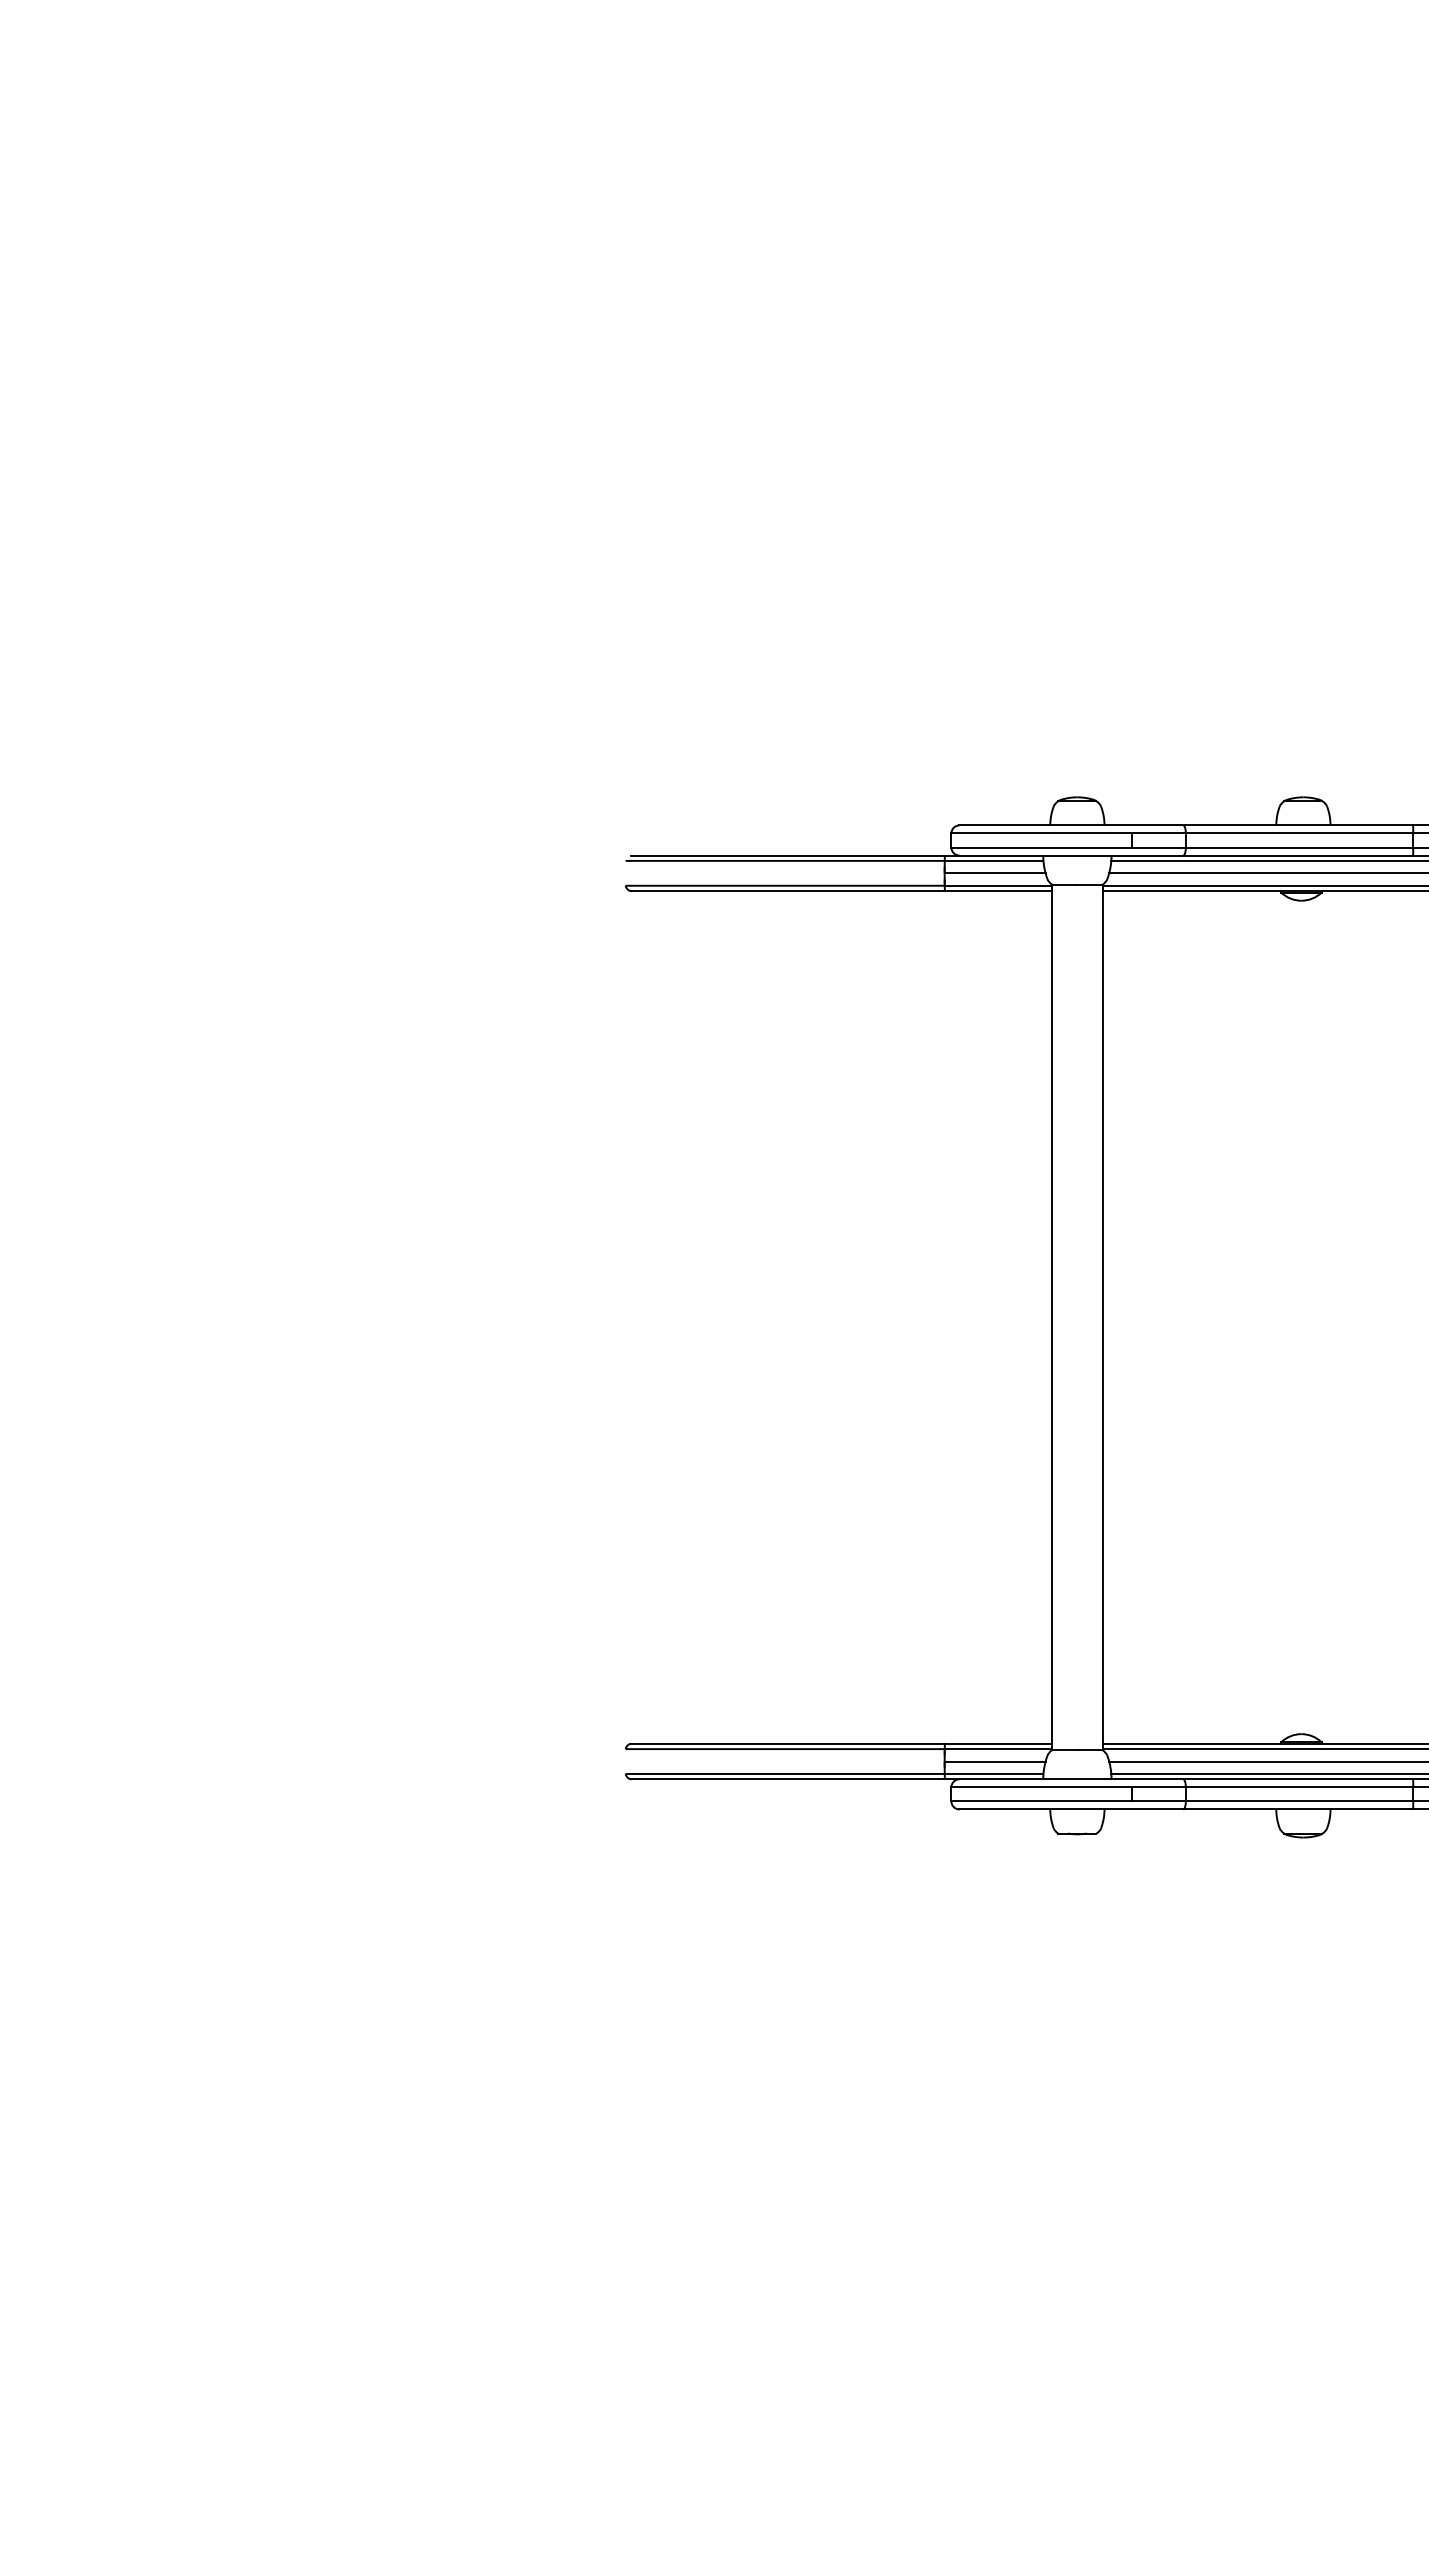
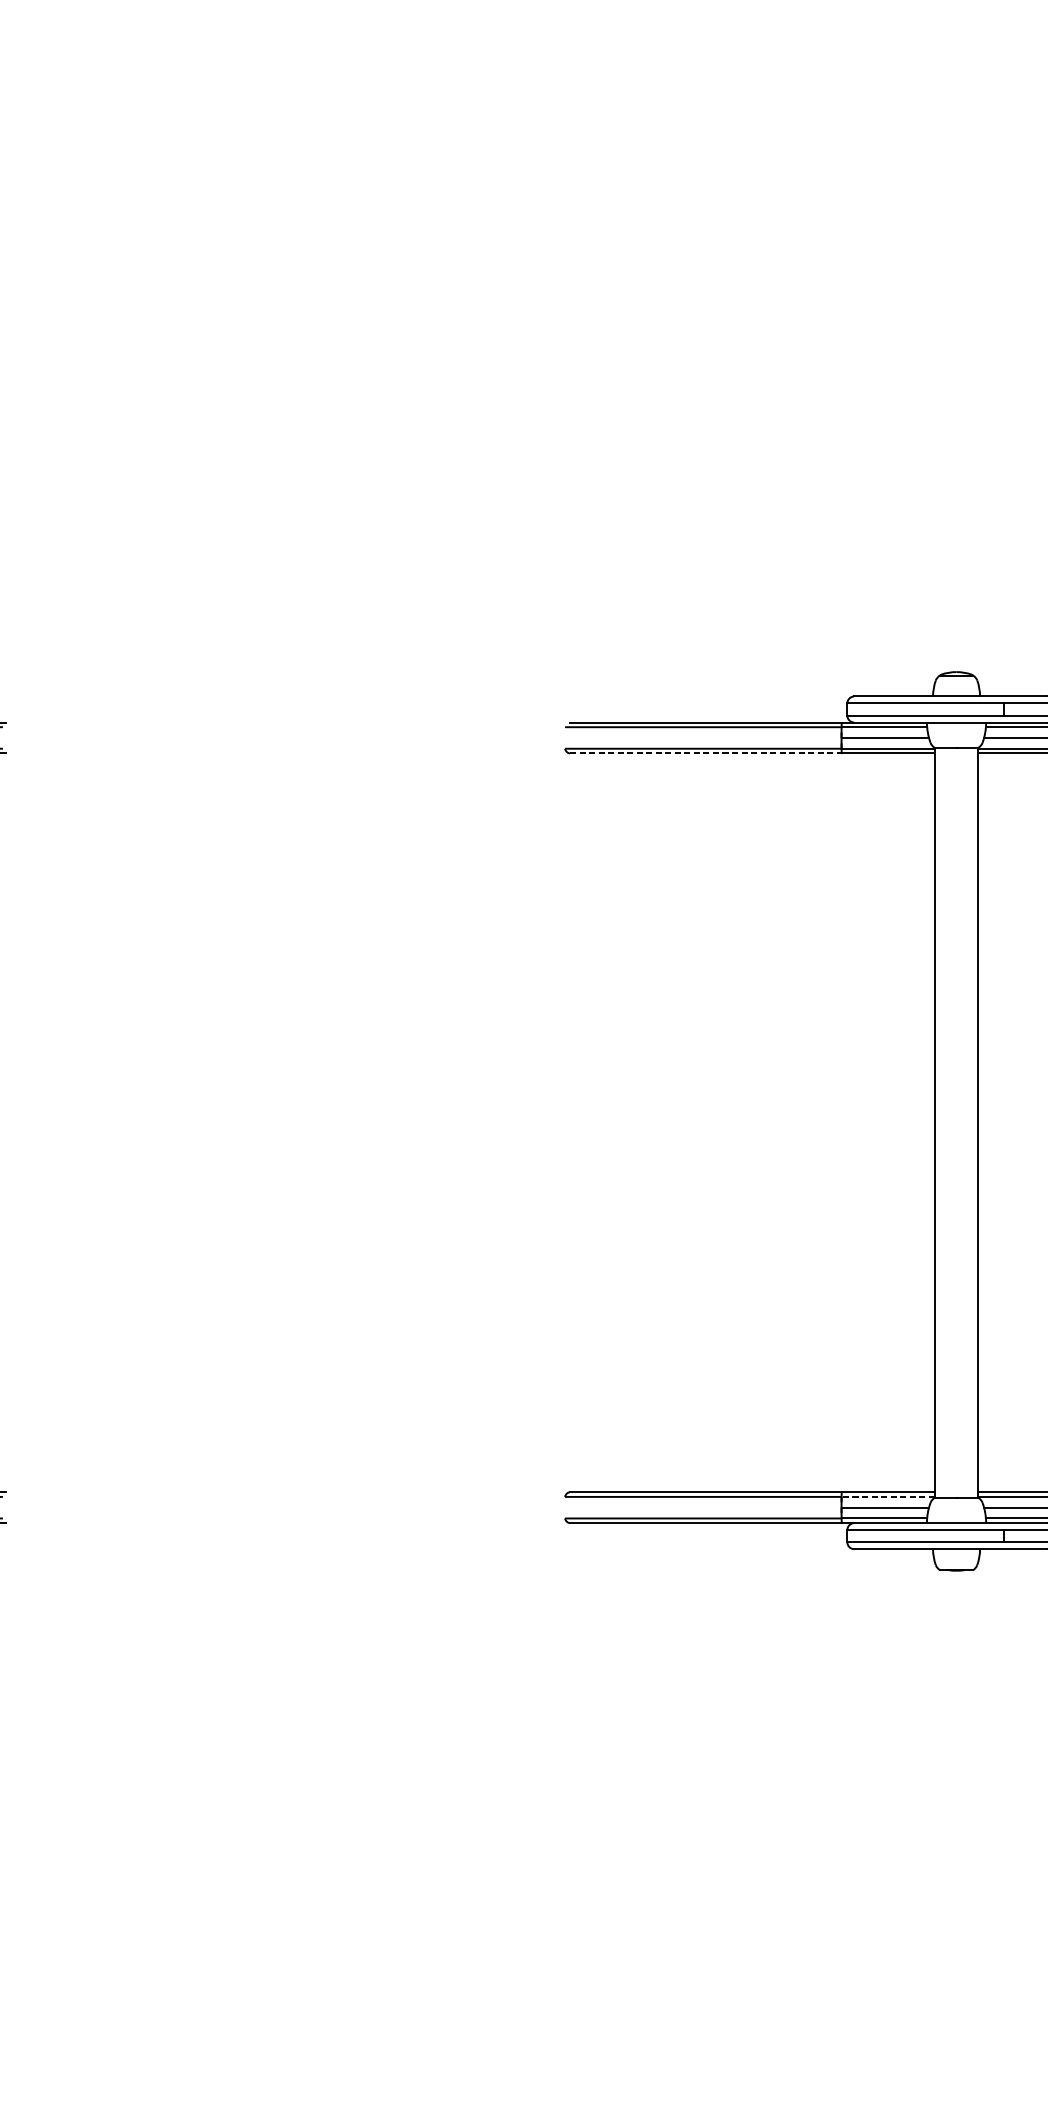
line: (788, 891) -> (706, 753), solid -> dashed
line: (998, 1749) -> (888, 1497), solid -> dashed

